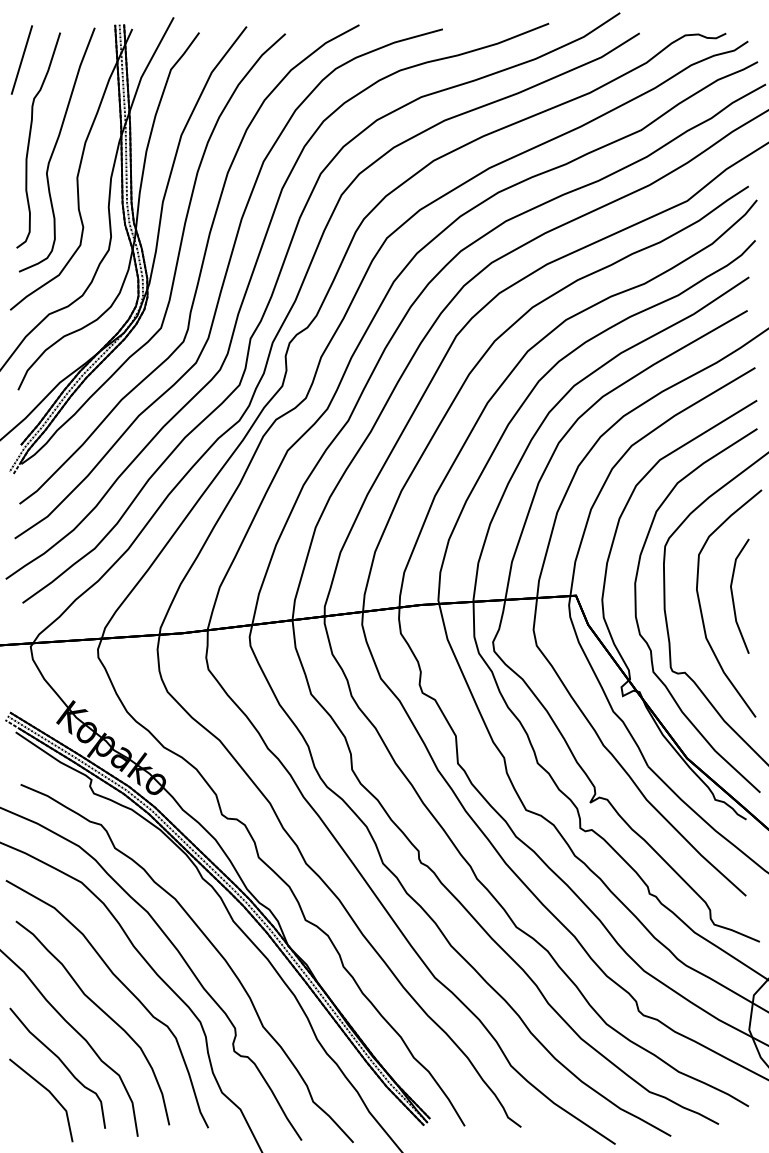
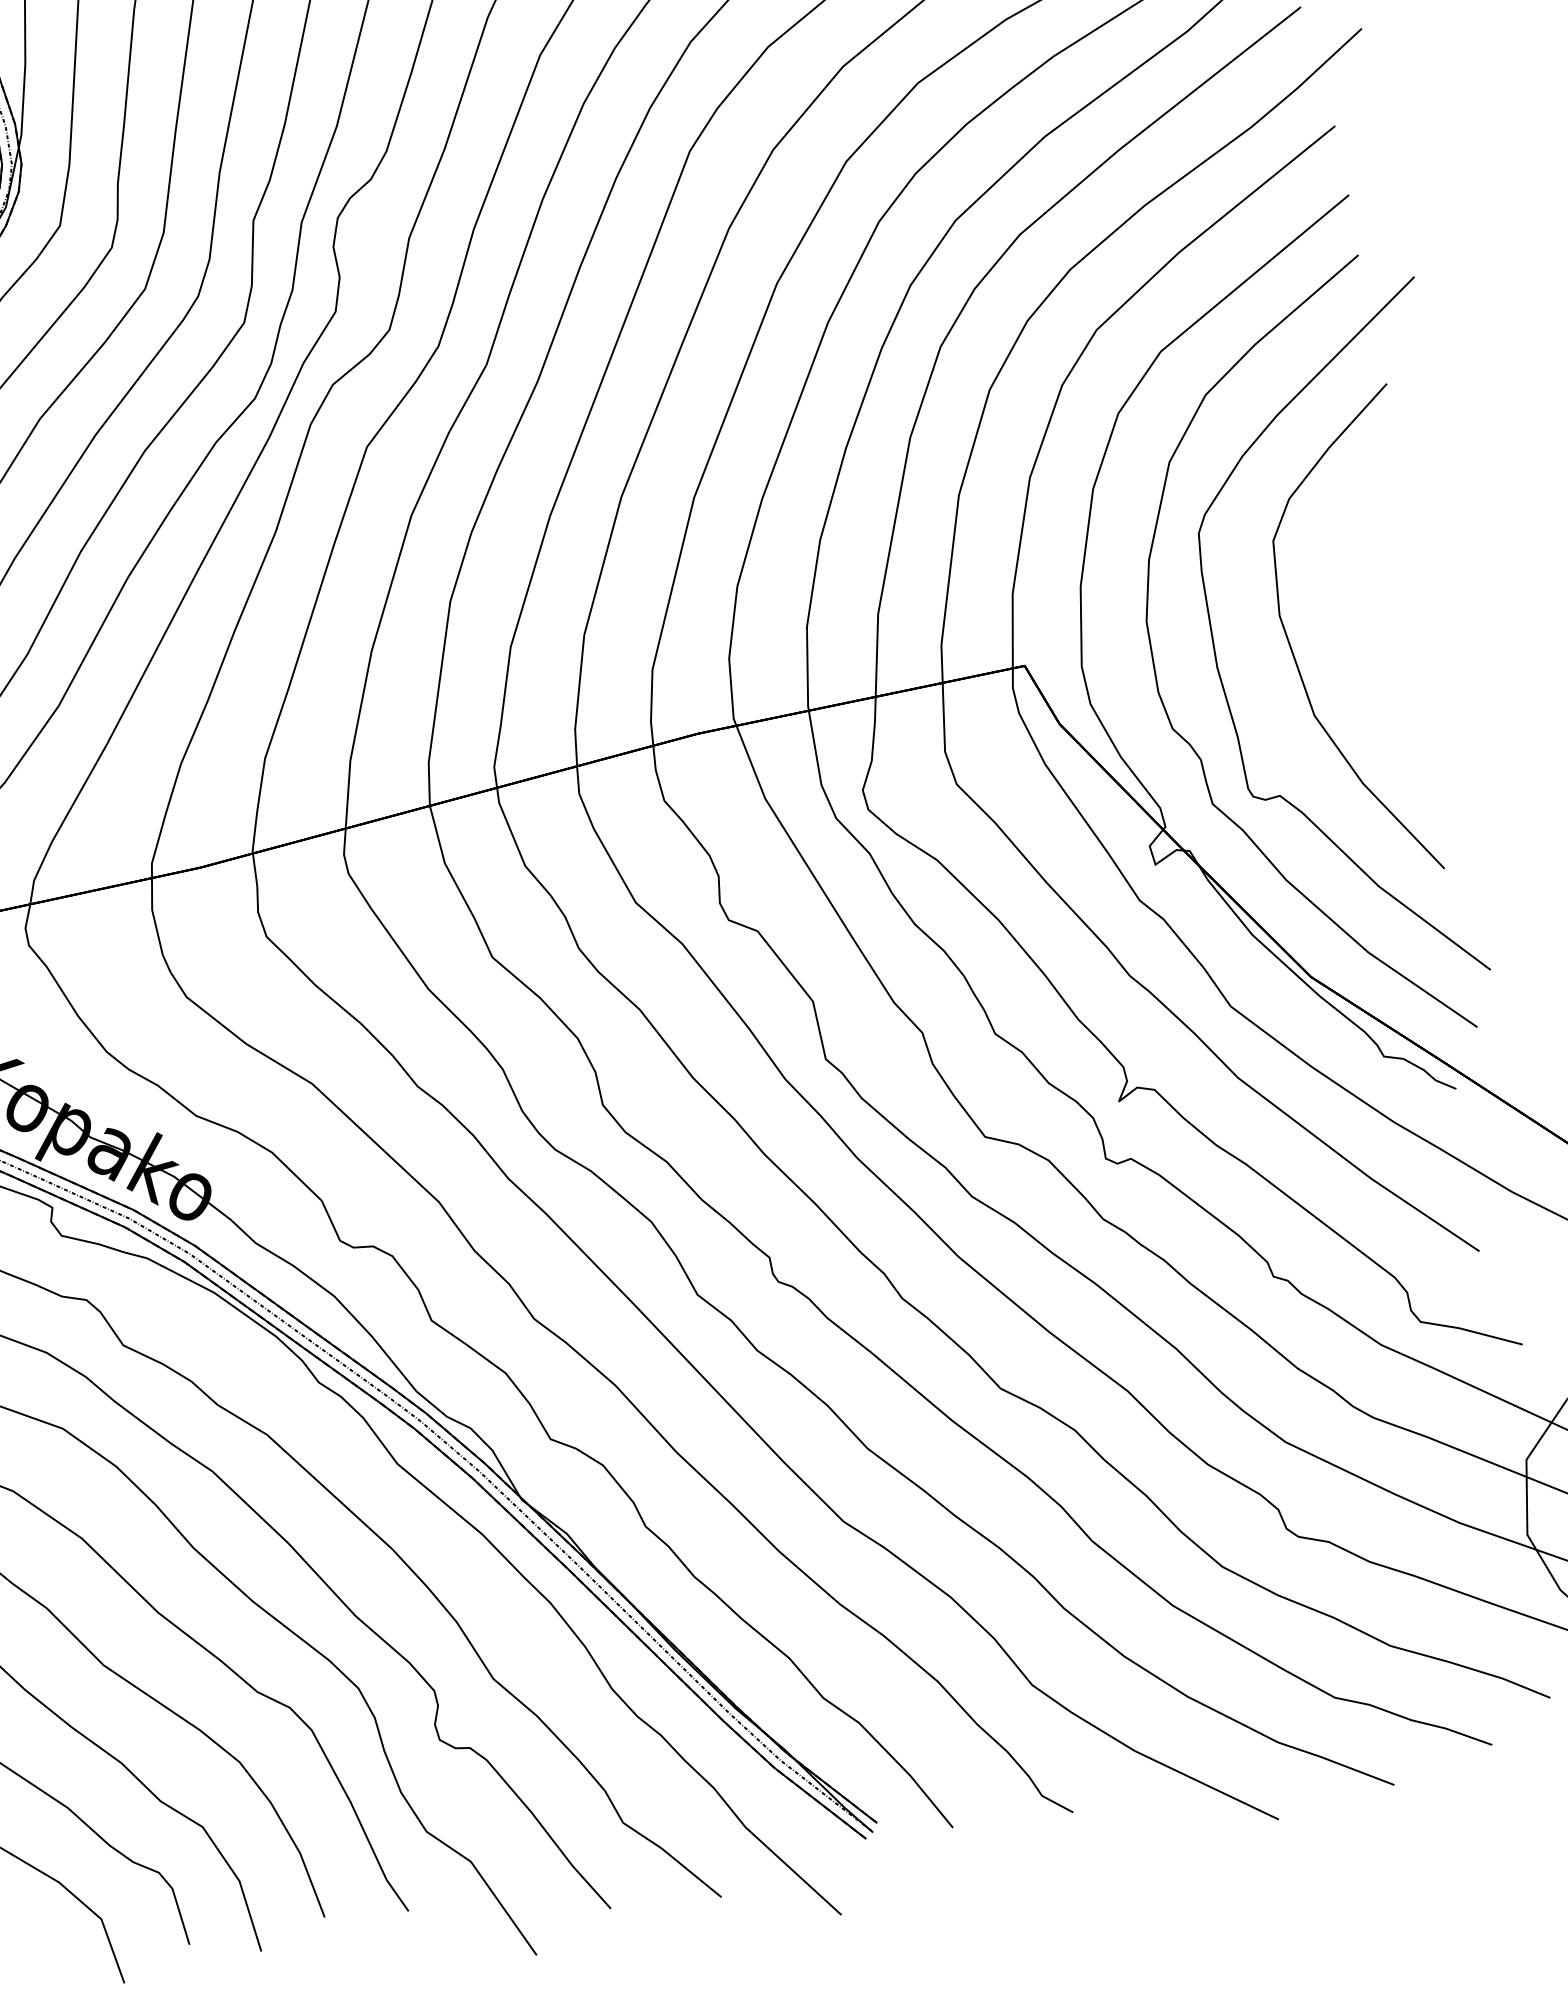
line: (733, 595) -> (1359, 616), removed

